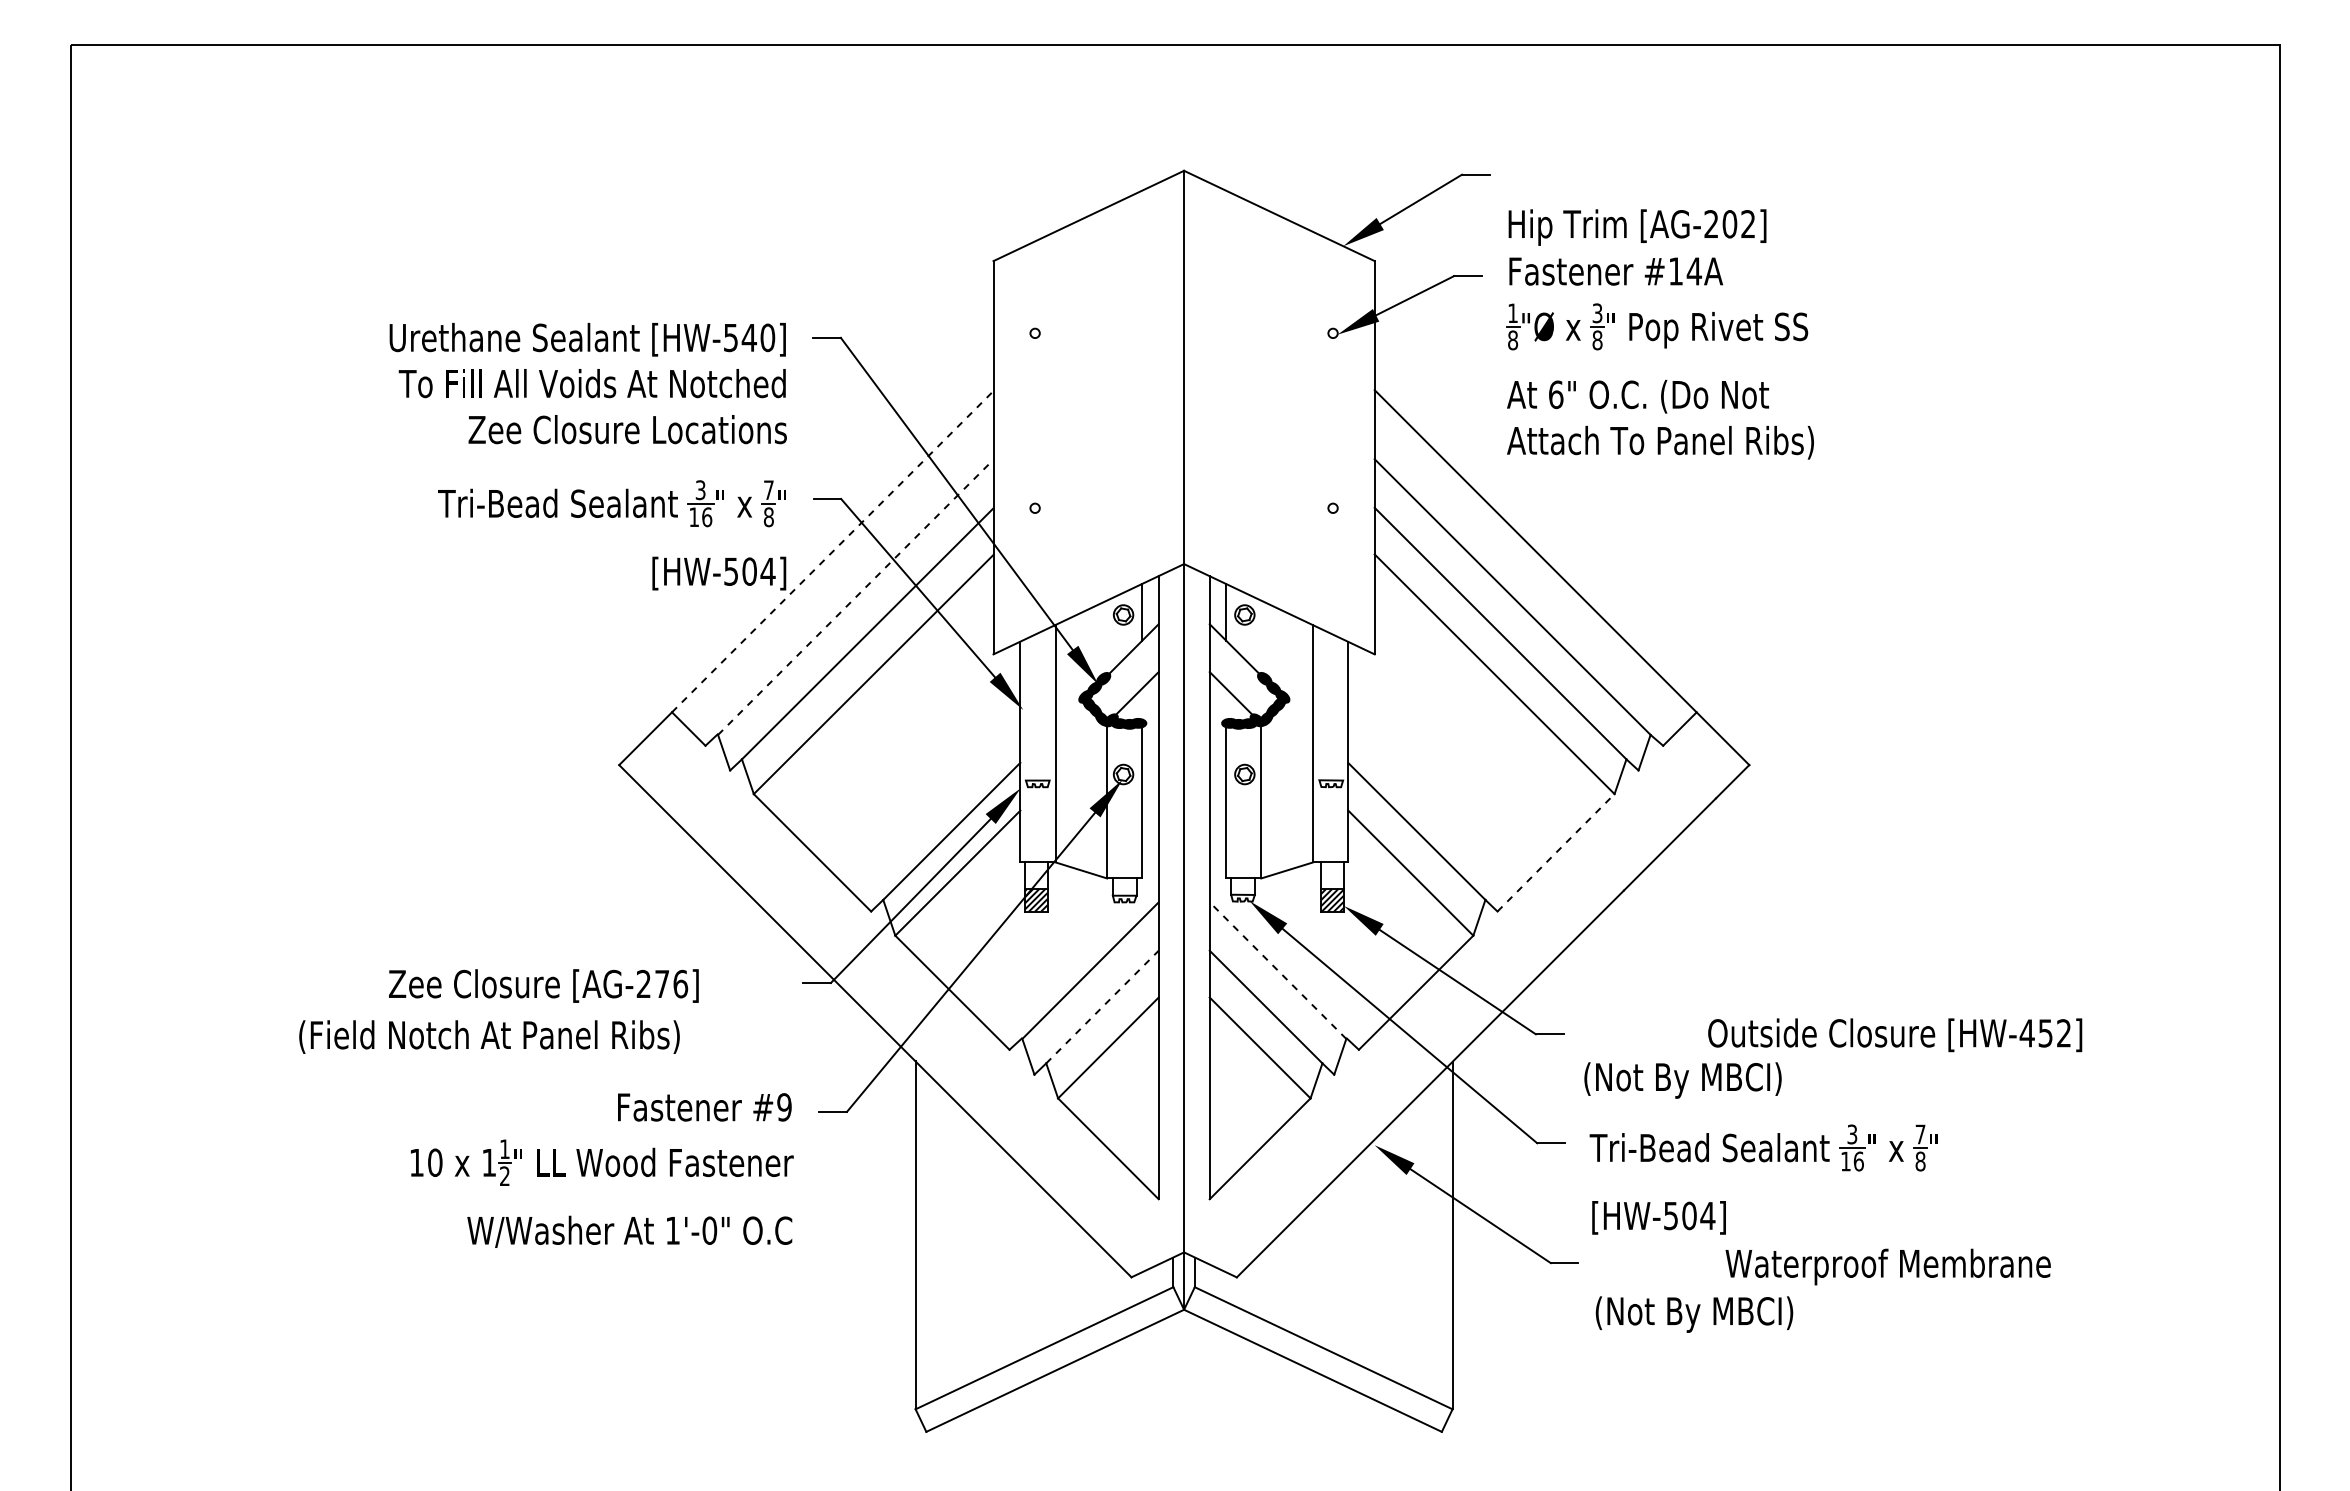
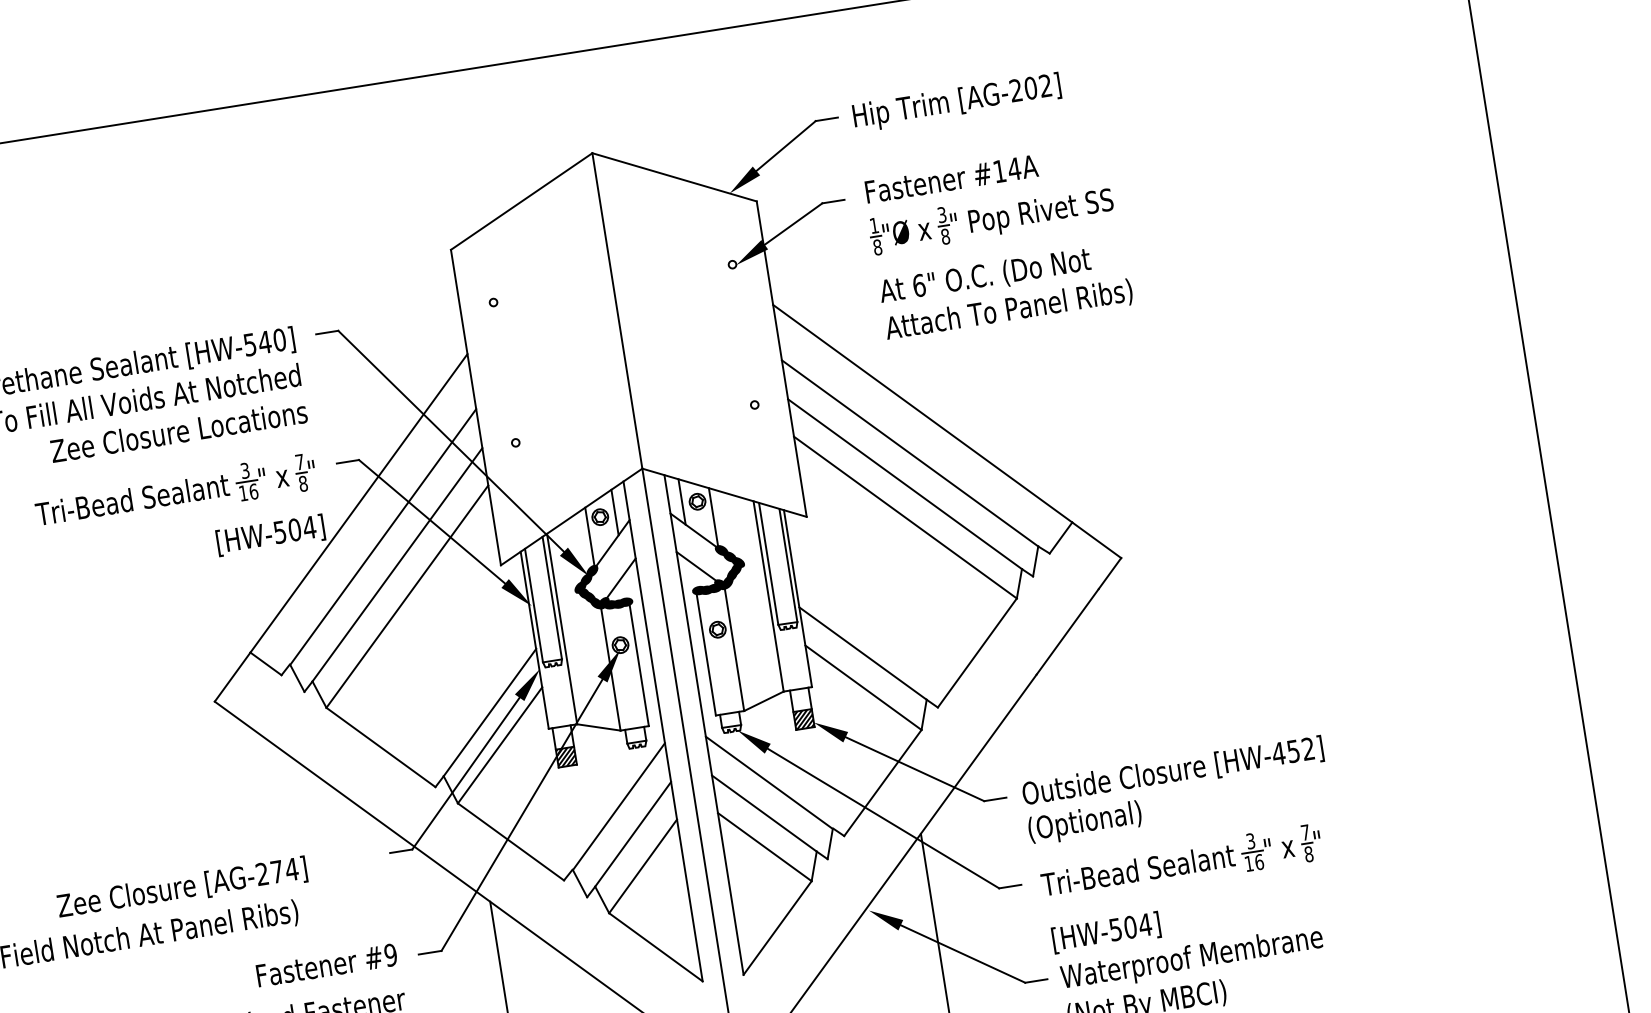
text: (1637, 227) -> (957, 102), moved
line: (833, 551) -> (359, 503), dashed -> solid
line: (855, 597) -> (383, 537), dashed -> solid
line: (1107, 637) -> (590, 537), added
line: (1261, 637) -> (713, 517), added
line: (1049, 703) -> (552, 597), added
line: (1319, 704) -> (768, 564), added
line: (1025, 709) -> (533, 605), added
line: (1343, 709) -> (788, 565), added
line: (1556, 852) -> (977, 652), dashed -> solid
line: (1278, 970) -> (769, 782), dashed -> solid
text: (680, 983) -> (291, 869), [AG-276] -> [AG-274]
line: (1102, 1007) -> (633, 834), dashed -> solid
text: (1895, 1035) -> (1173, 772), moved
text: (1687, 1080) -> (1111, 818), (Not By MBCI) -> (Optional)
text: (1887, 1266) -> (1191, 959), moved

